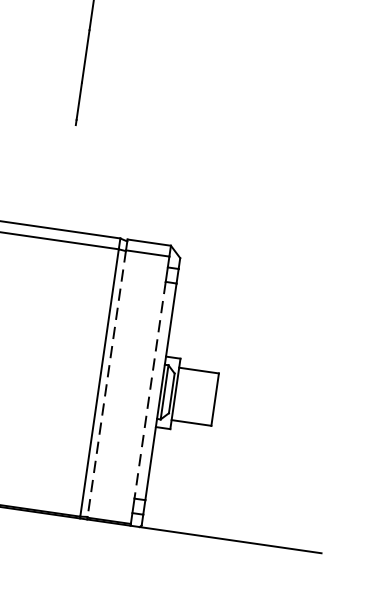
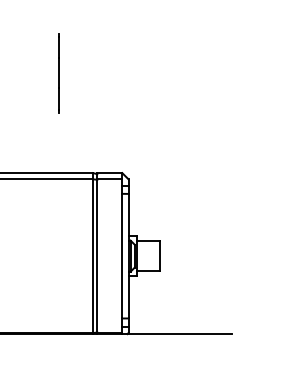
line: (106, 384) -> (97, 256), dashed -> solid
line: (150, 390) -> (122, 256), dashed -> solid

